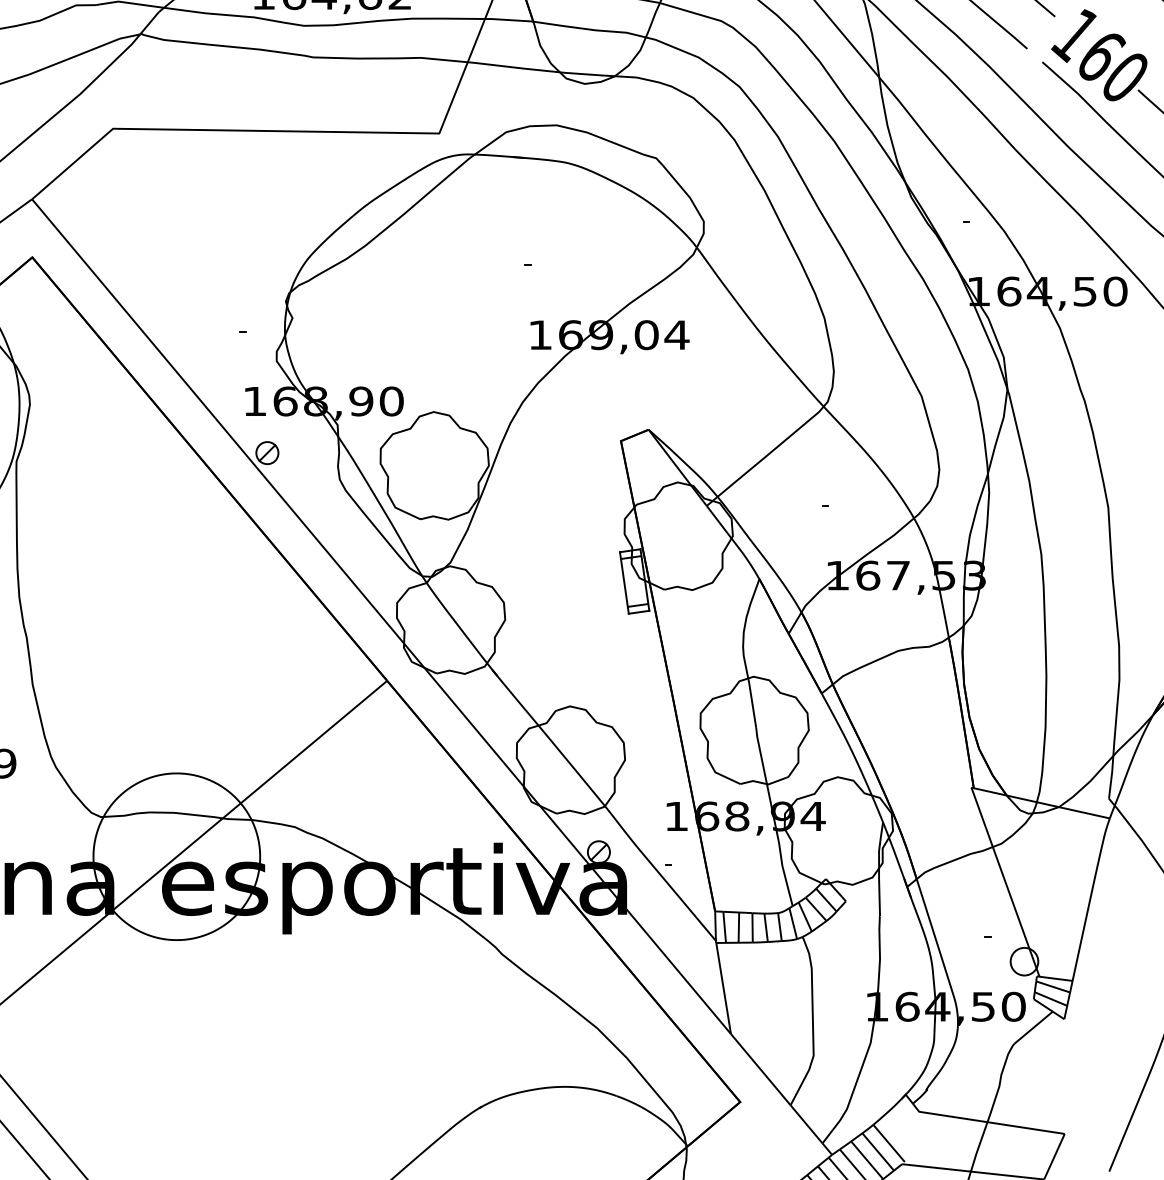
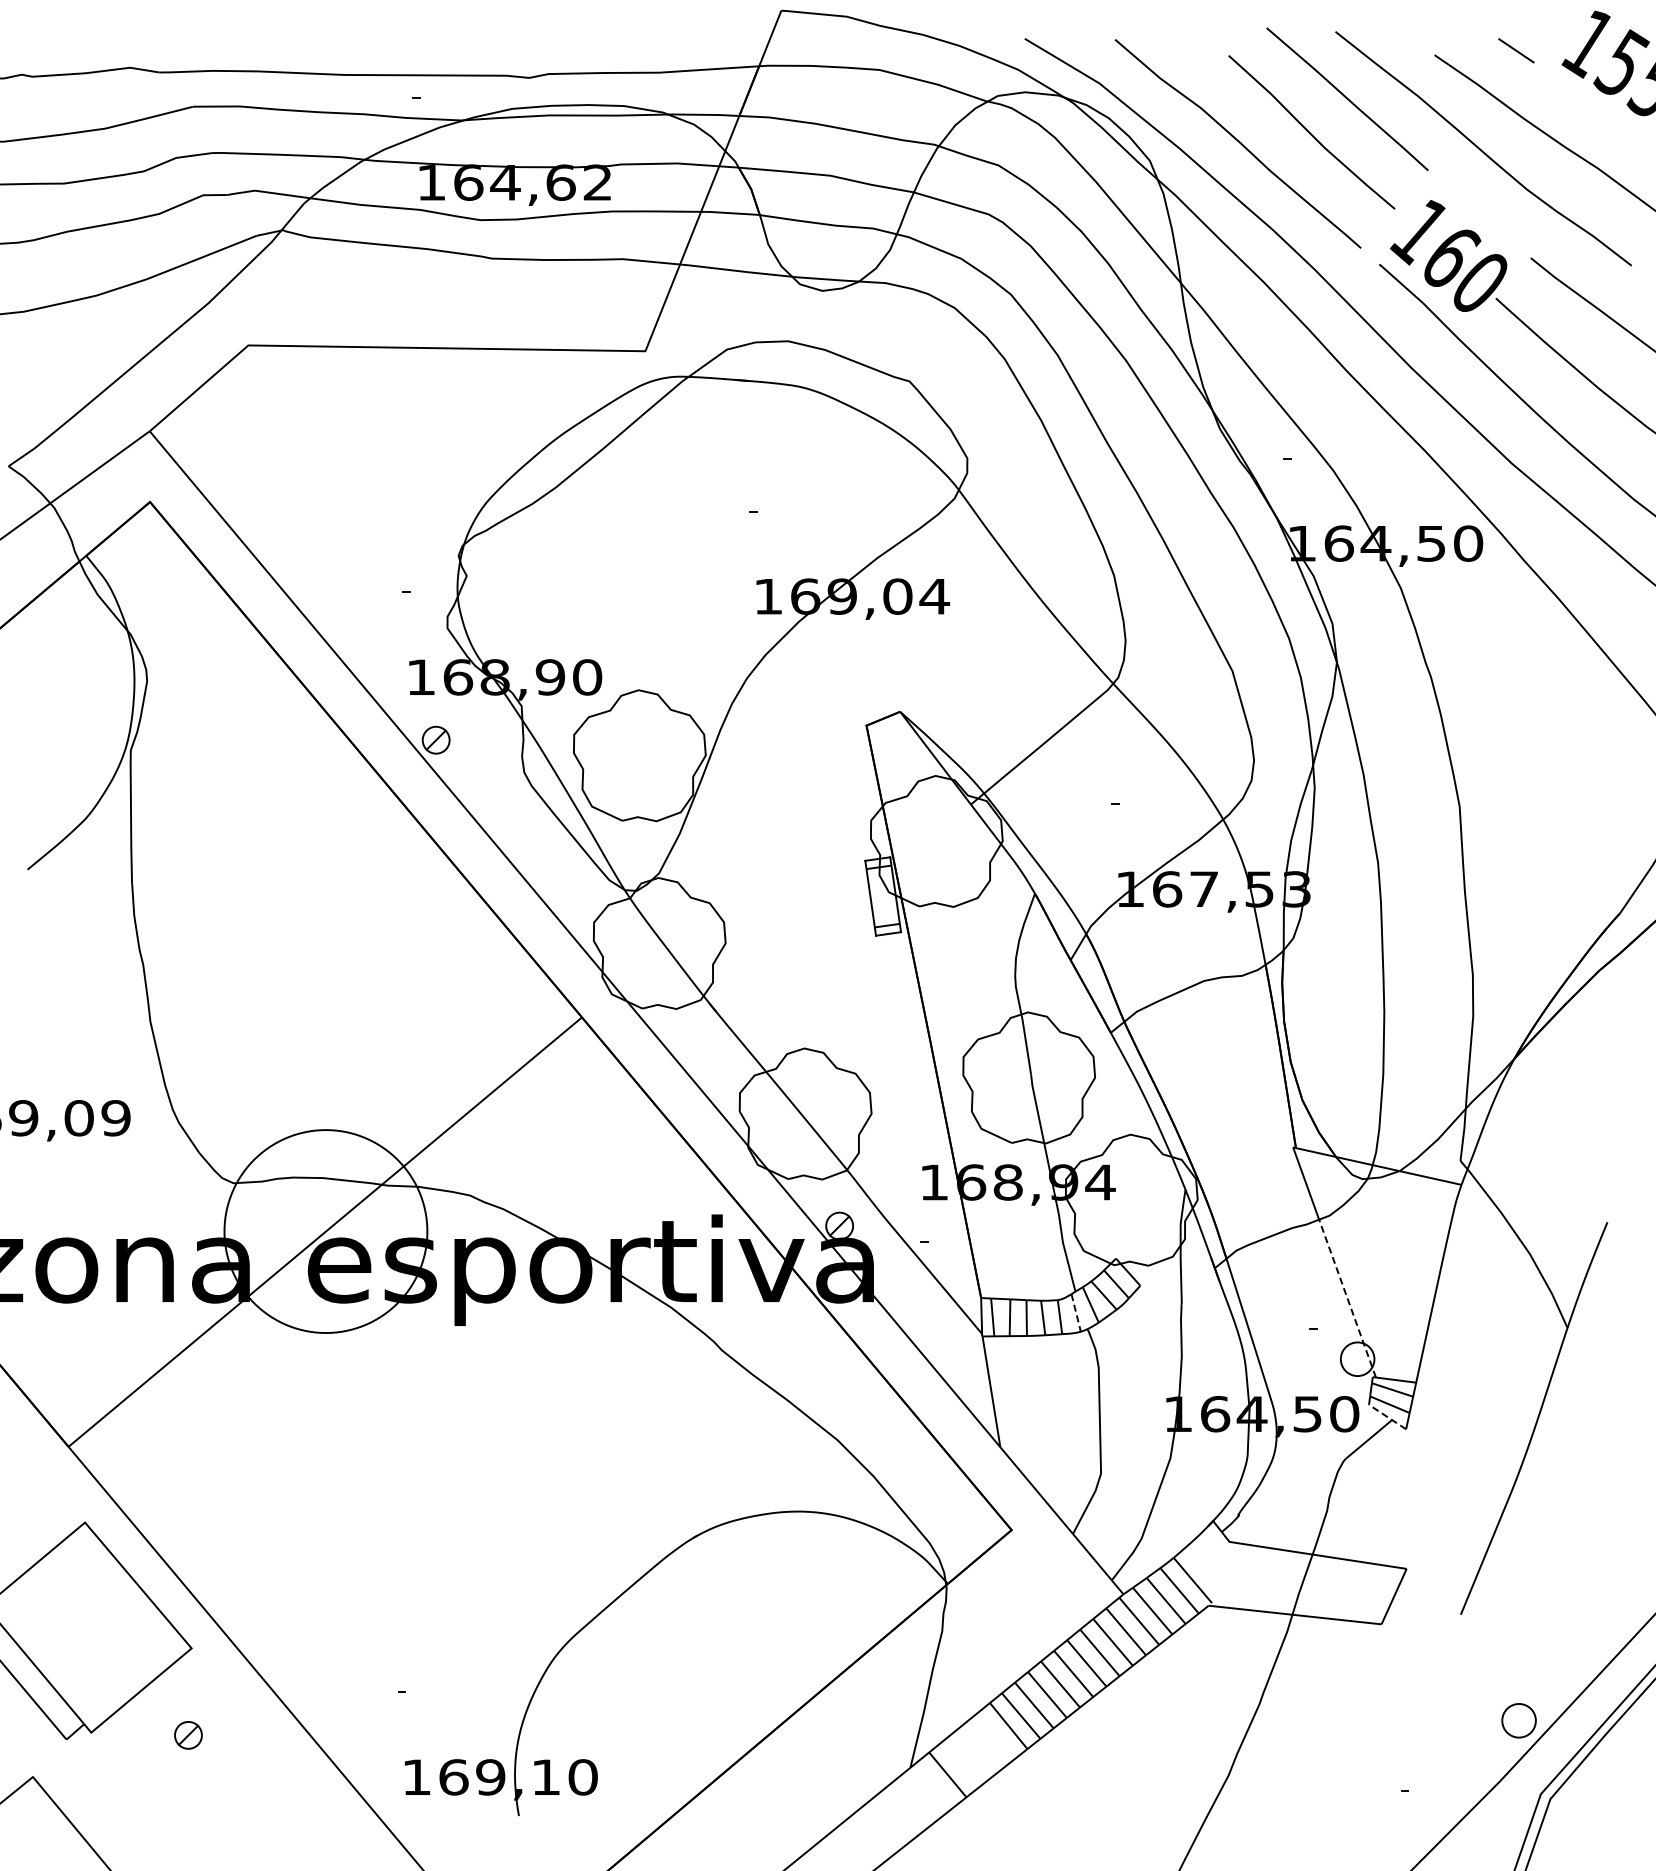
line: (1016, 911) -> (1347, 1298), solid -> dashed
line: (793, 924) -> (1076, 1313), solid -> dashed
line: (1049, 1008) -> (1387, 1416), solid -> dashed

